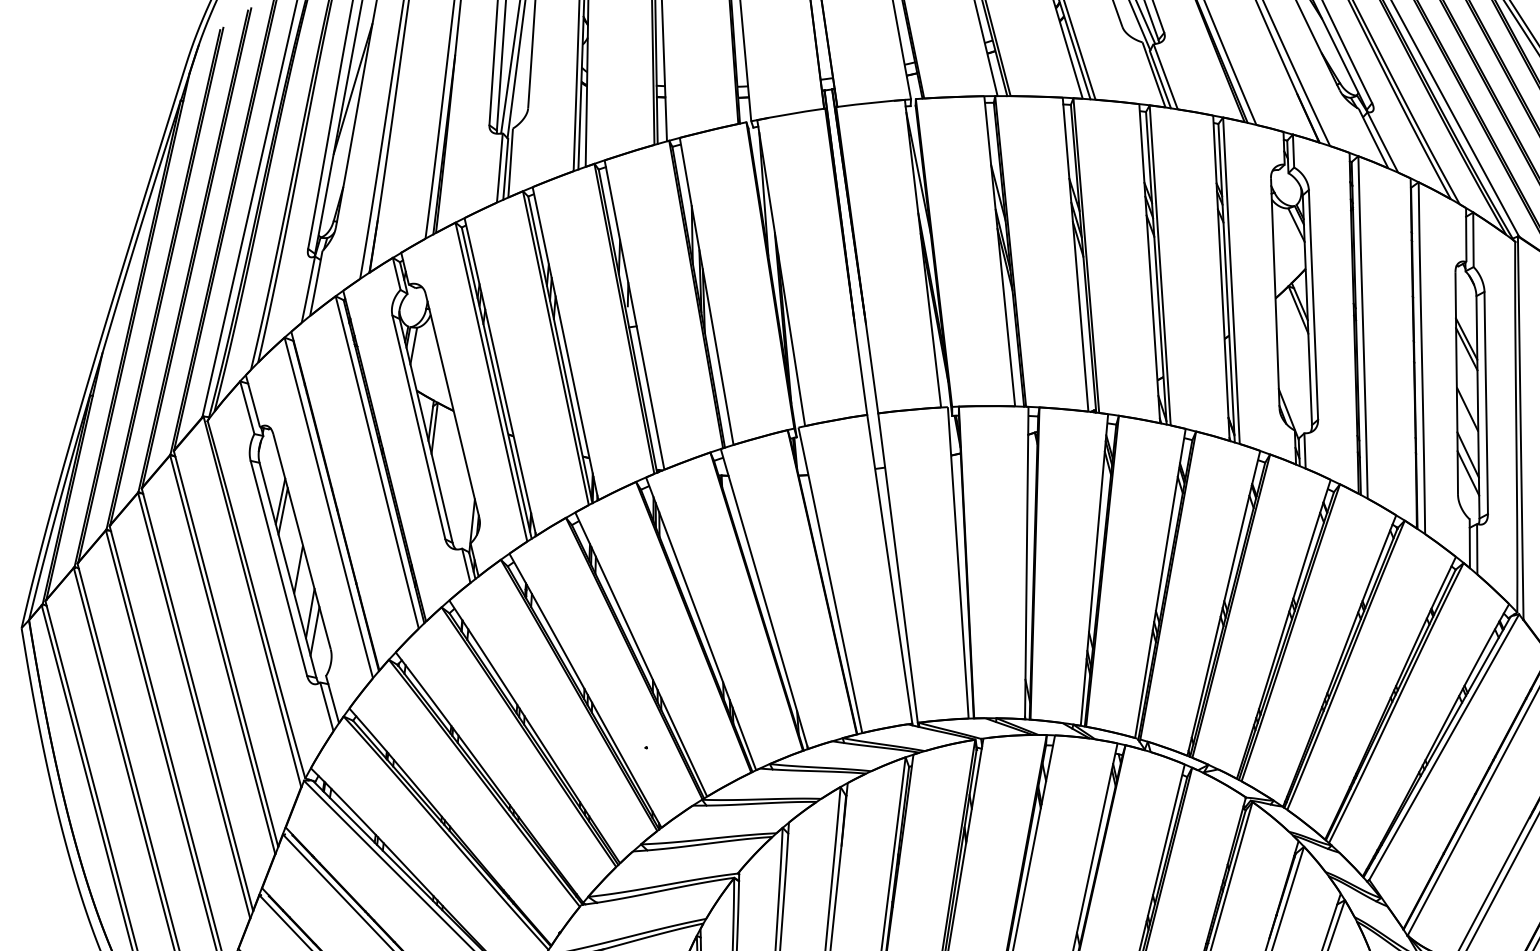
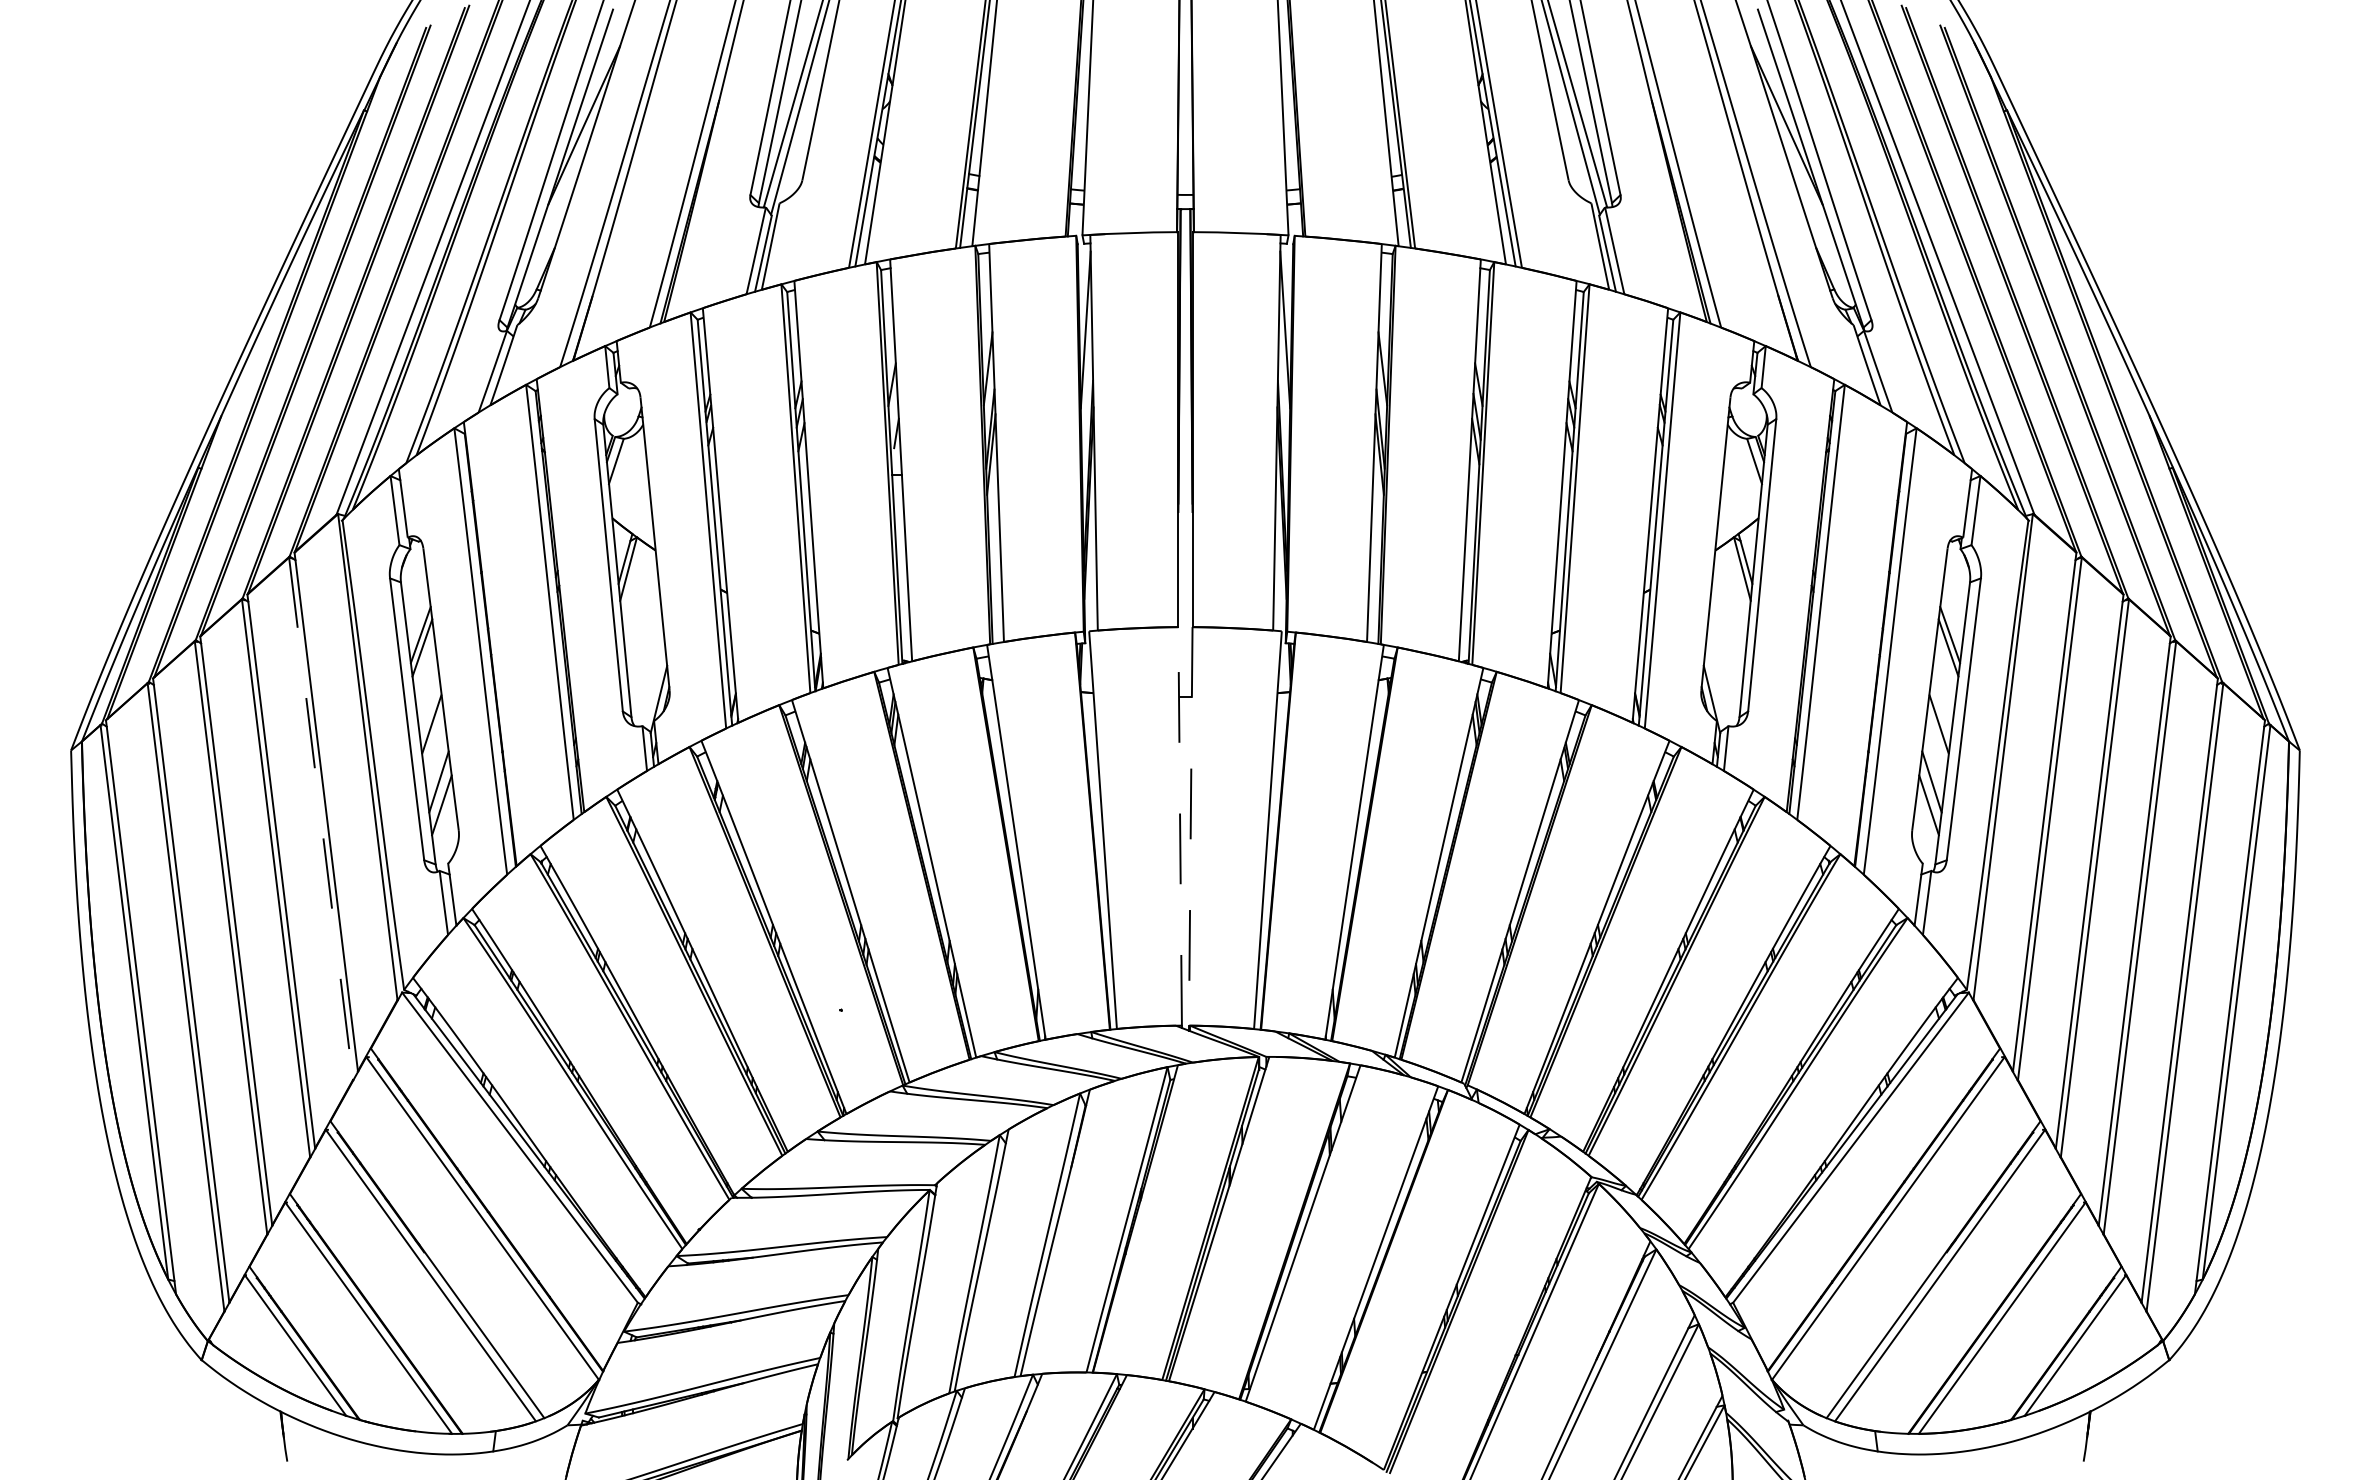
line: (889, 568) -> (1180, 825), solid -> dashed
line: (897, 568) -> (1190, 826), solid -> dashed
line: (223, 655) -> (321, 819), solid -> dashed

